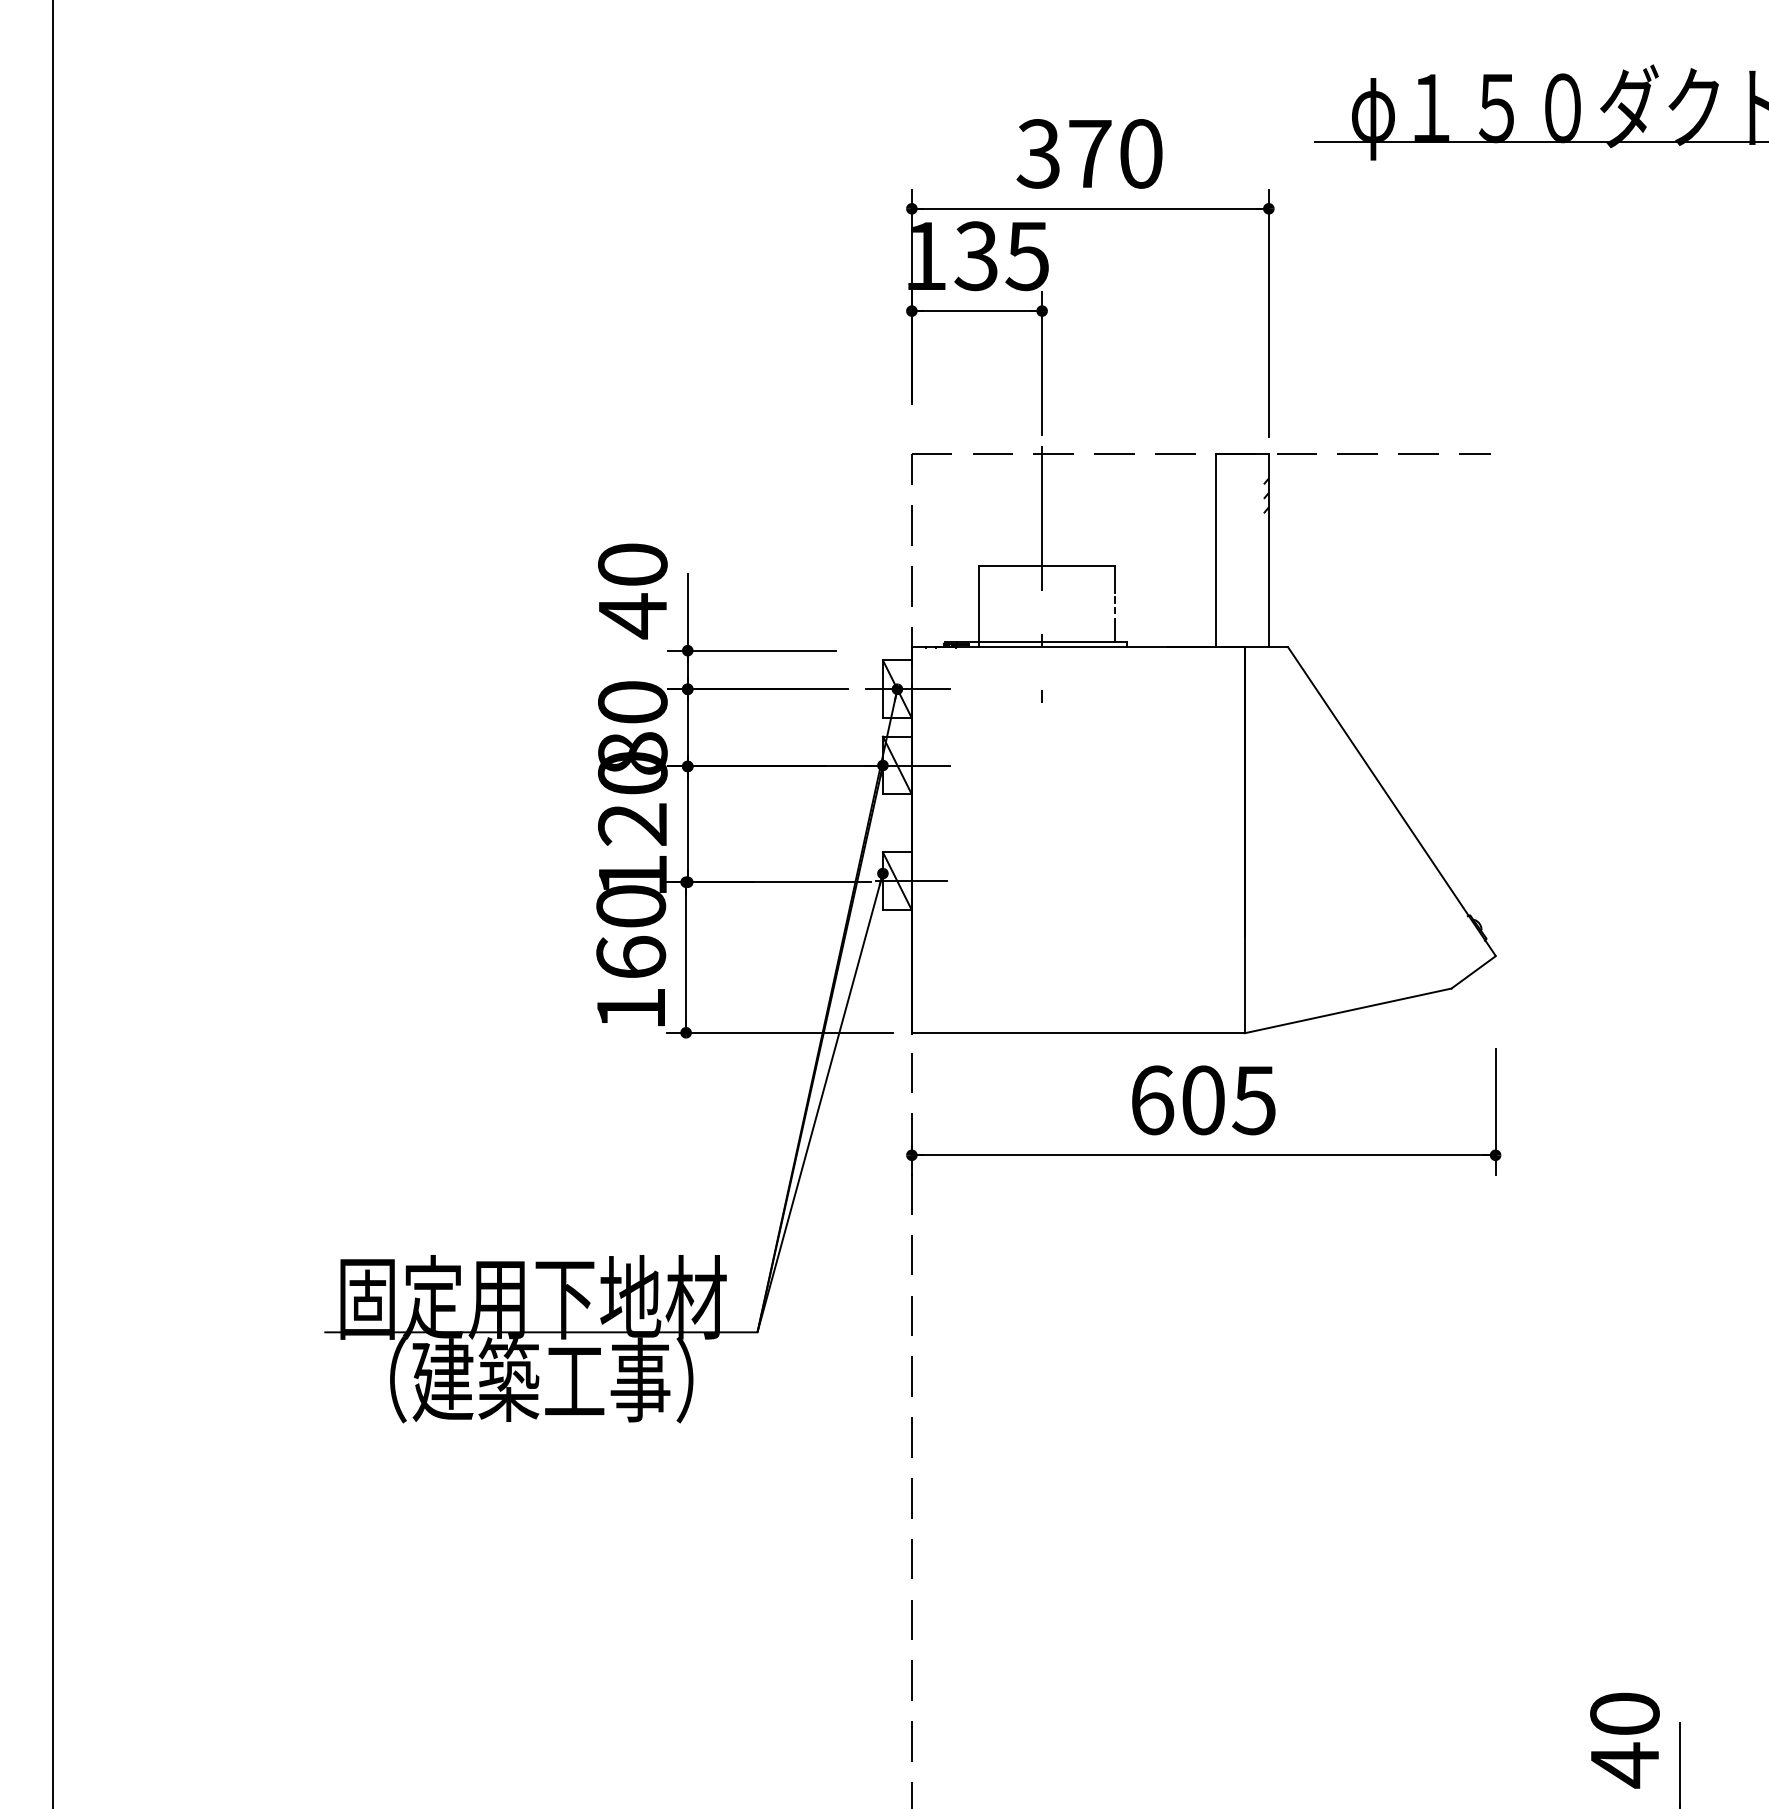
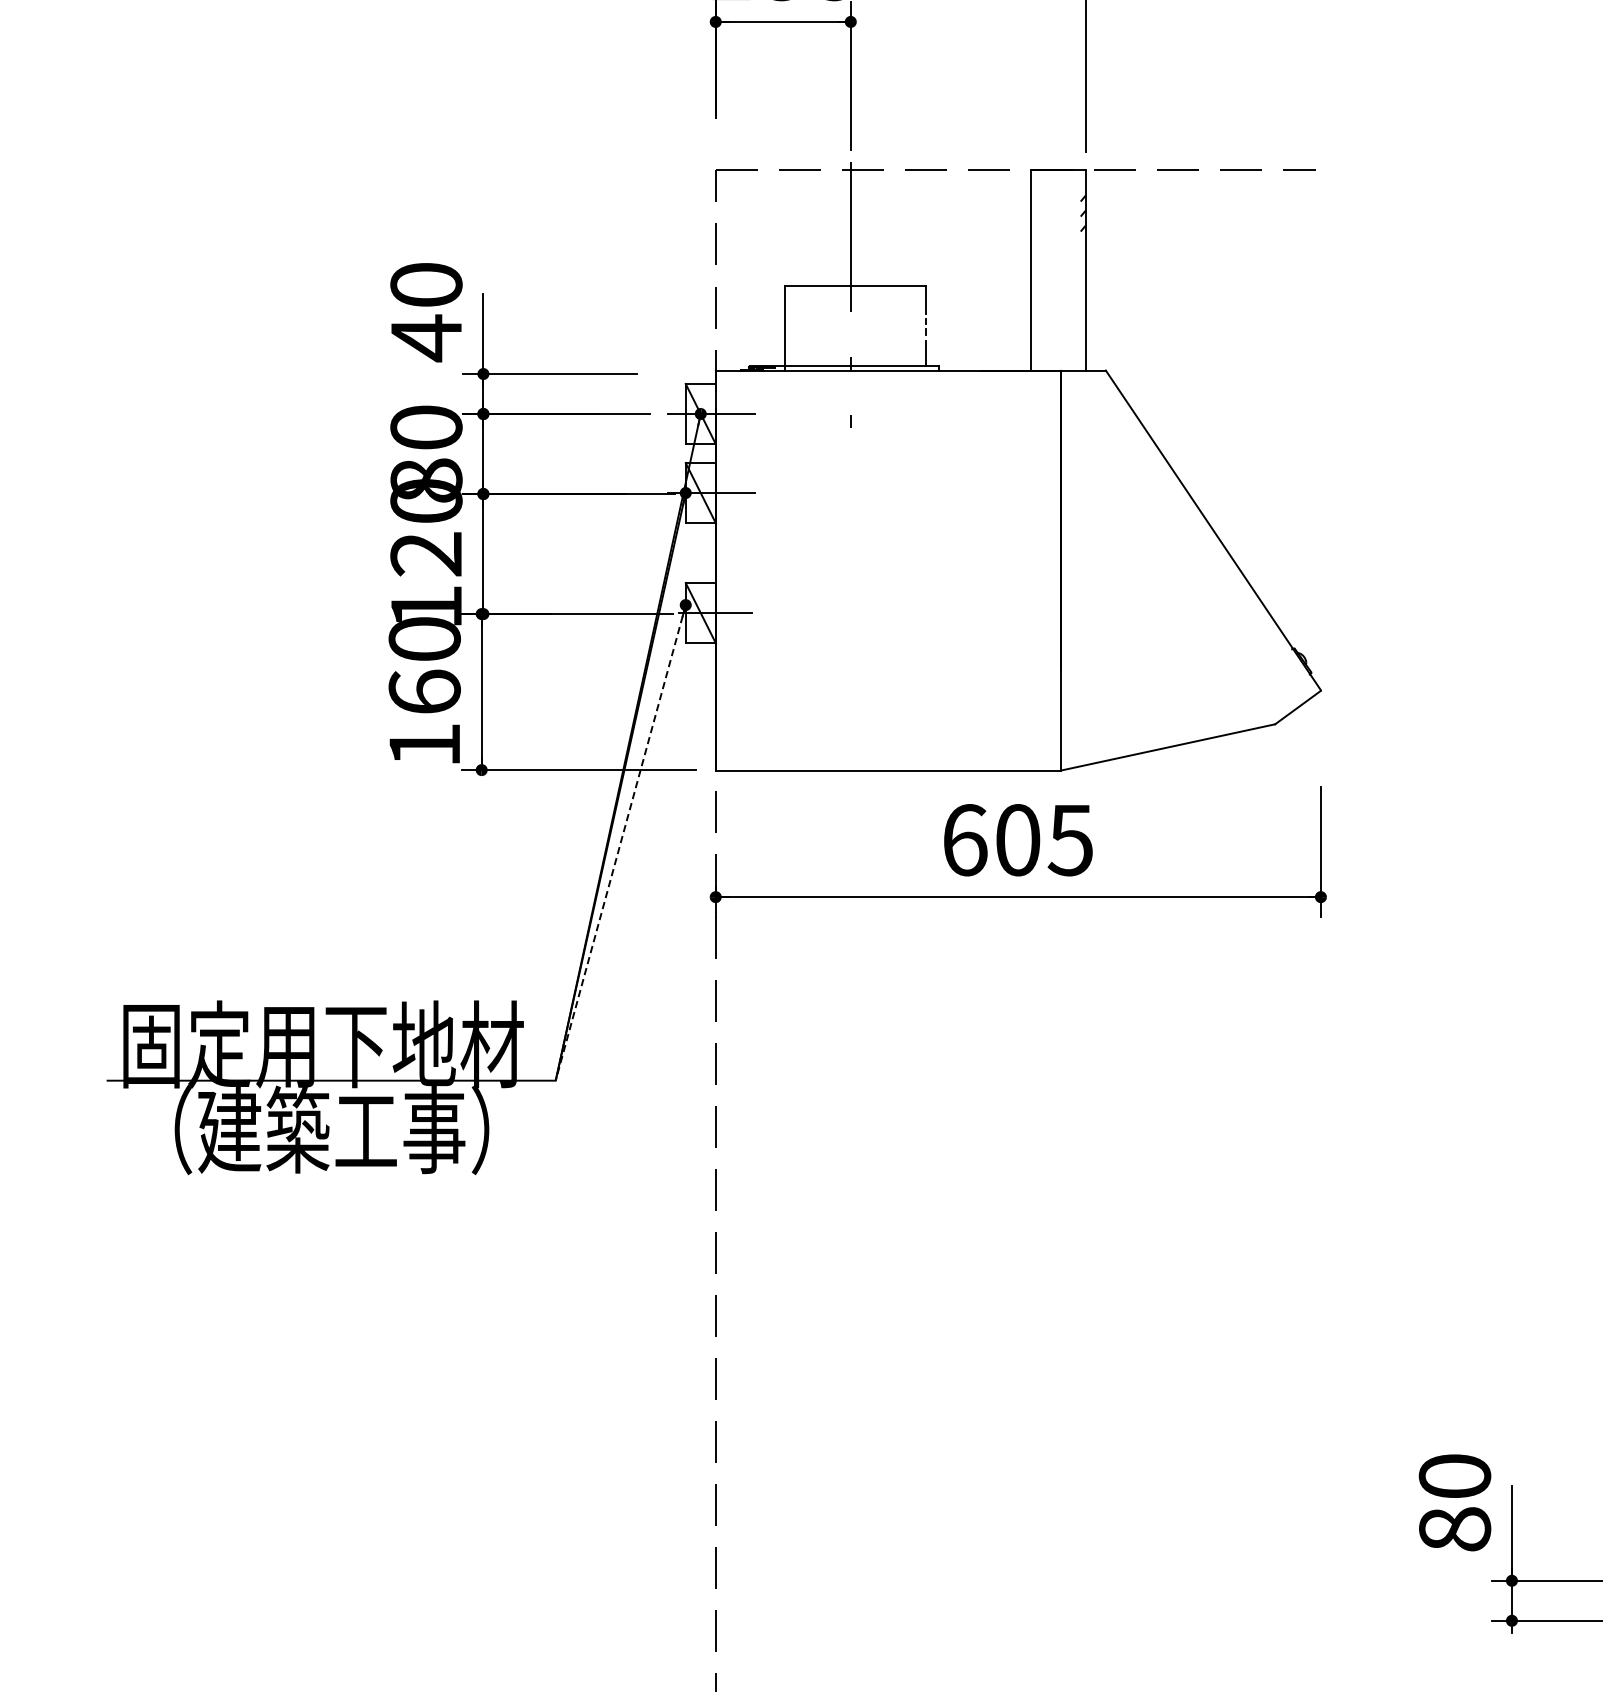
line: (820, 1102) -> (621, 842), solid -> dashed
text: (1624, 1765) -> (1454, 1529), 40 -> 80

